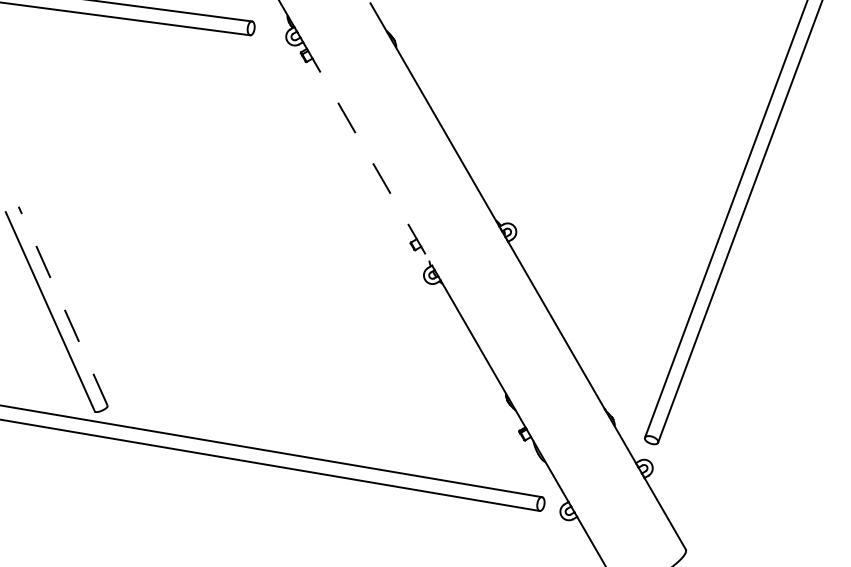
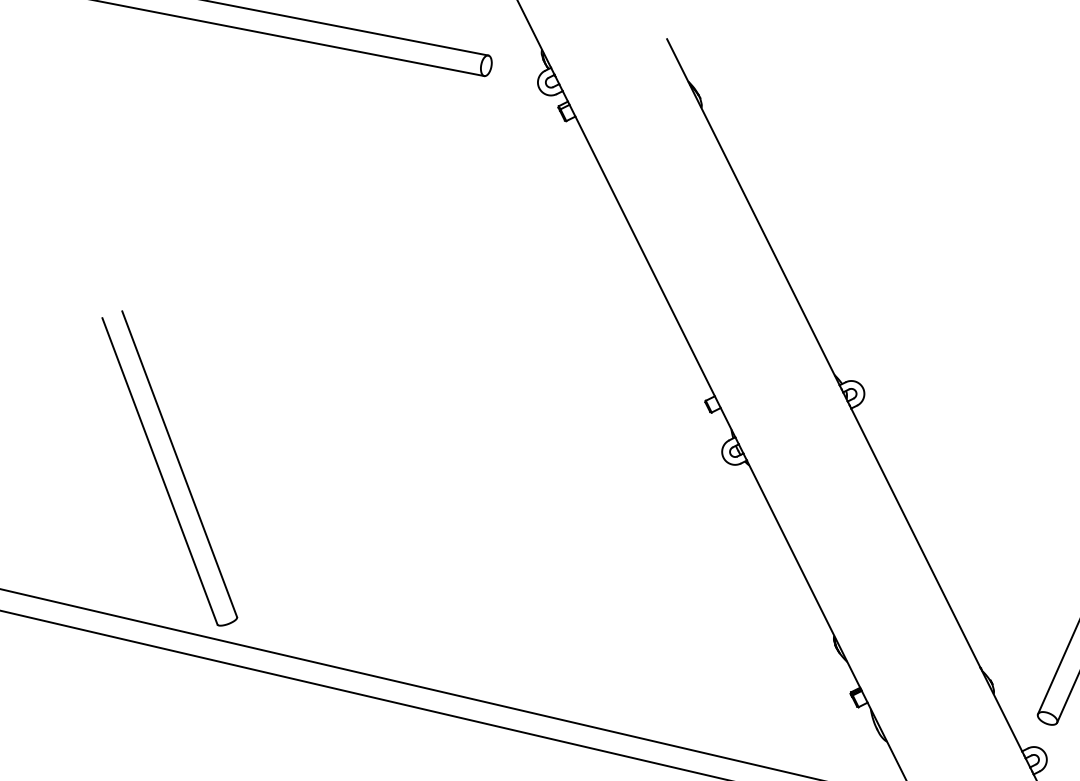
line: (367, 154) -> (648, 265), dashed -> solid
line: (63, 306) -> (180, 464), dashed -> solid

